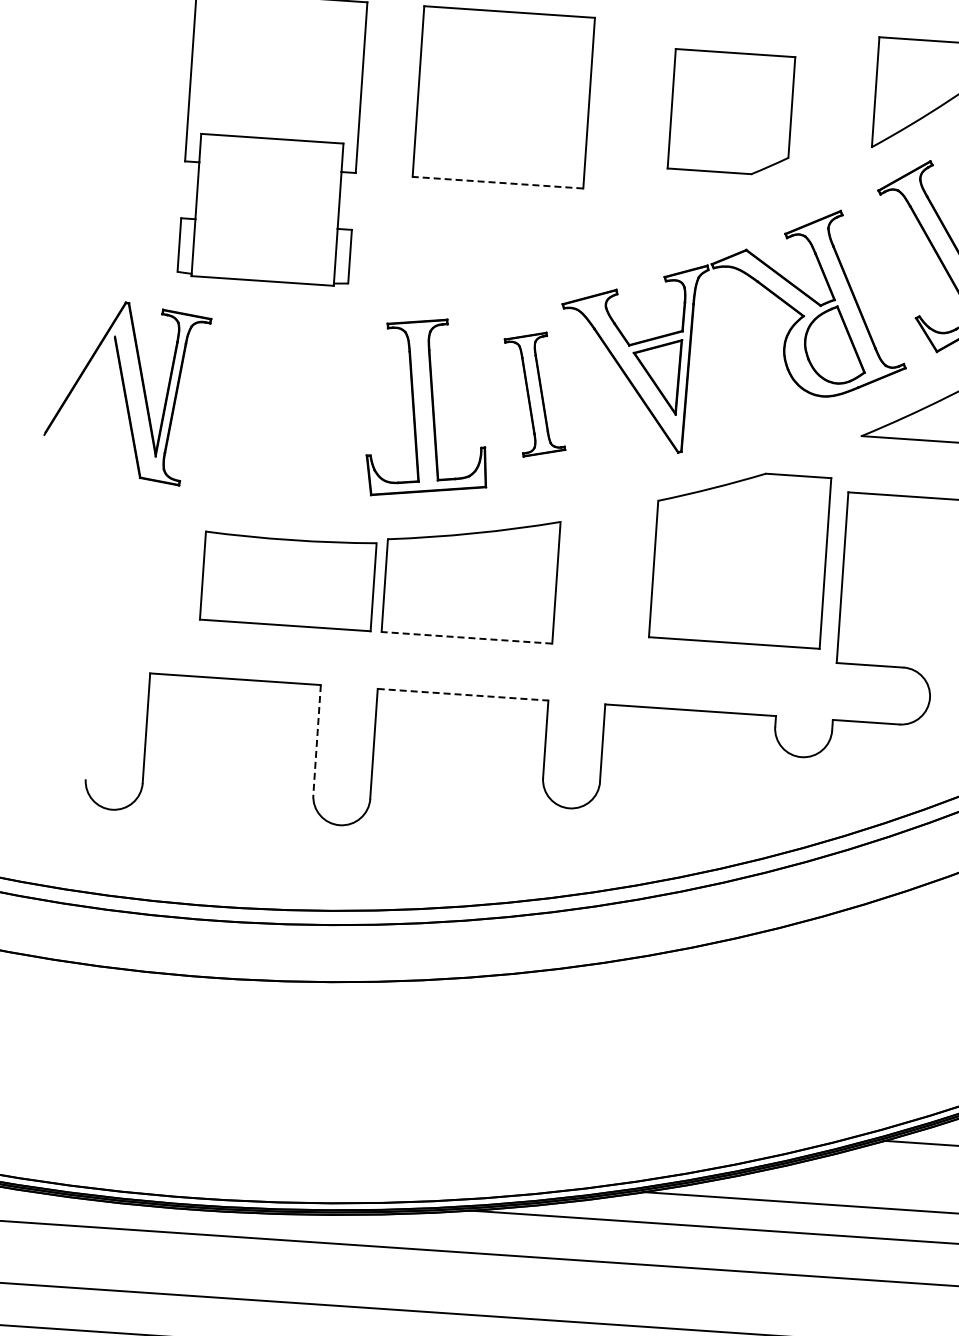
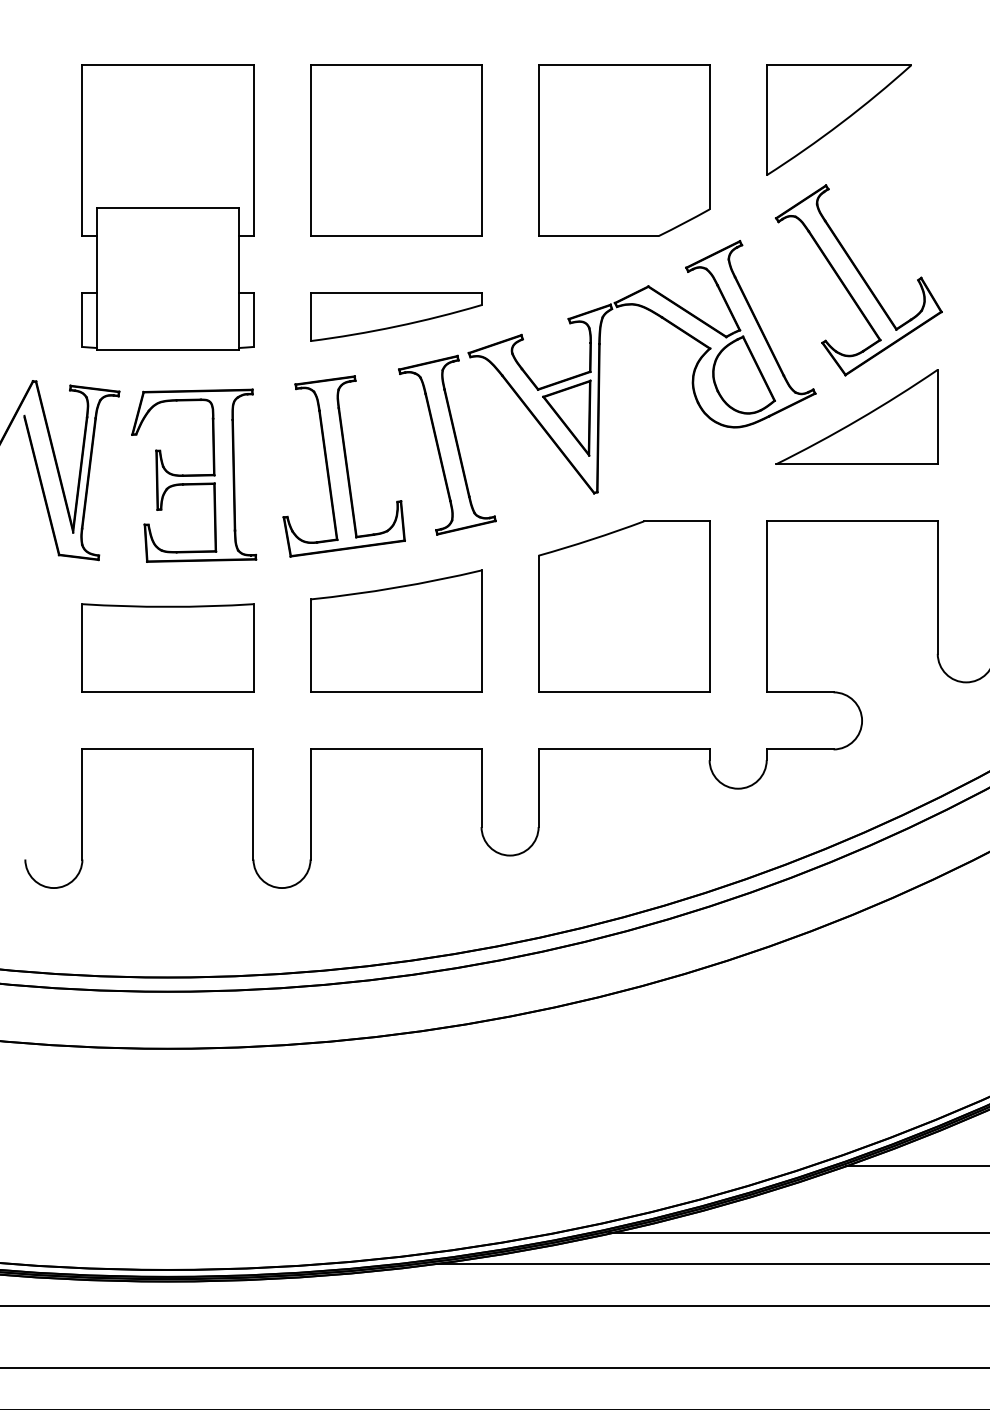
part: (731, 112) -> (624, 150), size x1.43
line: (498, 183) -> (396, 236), dashed -> solid
part: (492, 262) -> (396, 316), added
part: (535, 393) -> (447, 444), size x1.43
part: (280, 407) -> (194, 475), added
part: (740, 557) -> (624, 606), moved
part: (287, 580) -> (167, 647), moved
line: (467, 637) -> (396, 692), dashed -> solid
line: (463, 694) -> (396, 749), dashed -> solid
line: (317, 739) -> (253, 804), dashed -> solid

